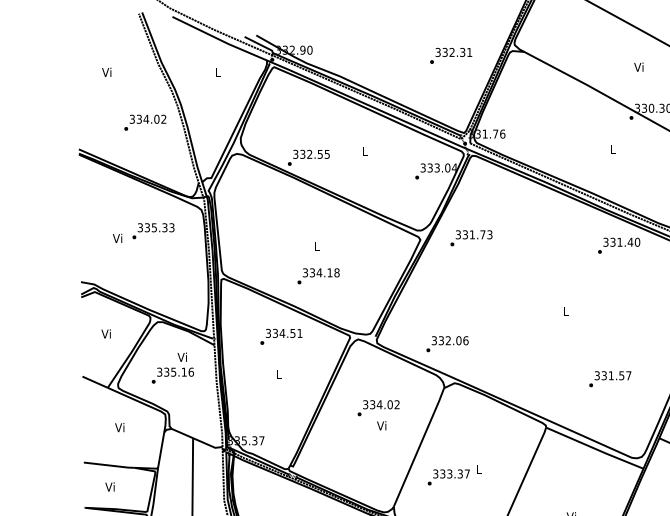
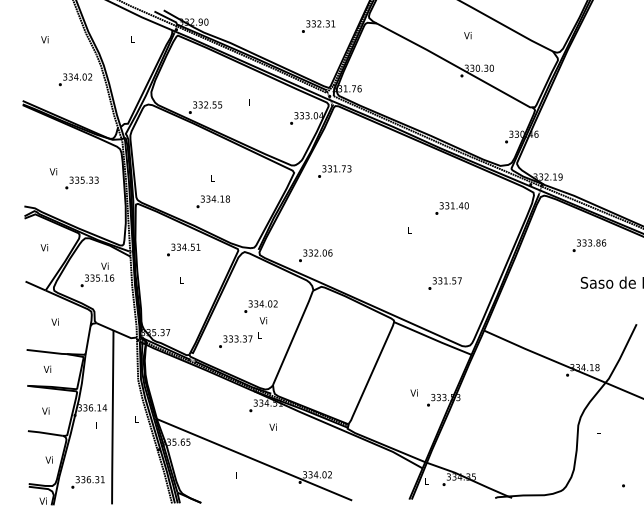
text: (152, 230) -> (81, 182), moved
text: (618, 245) -> (451, 208), moved
text: (454, 474) -> (240, 339), moved

